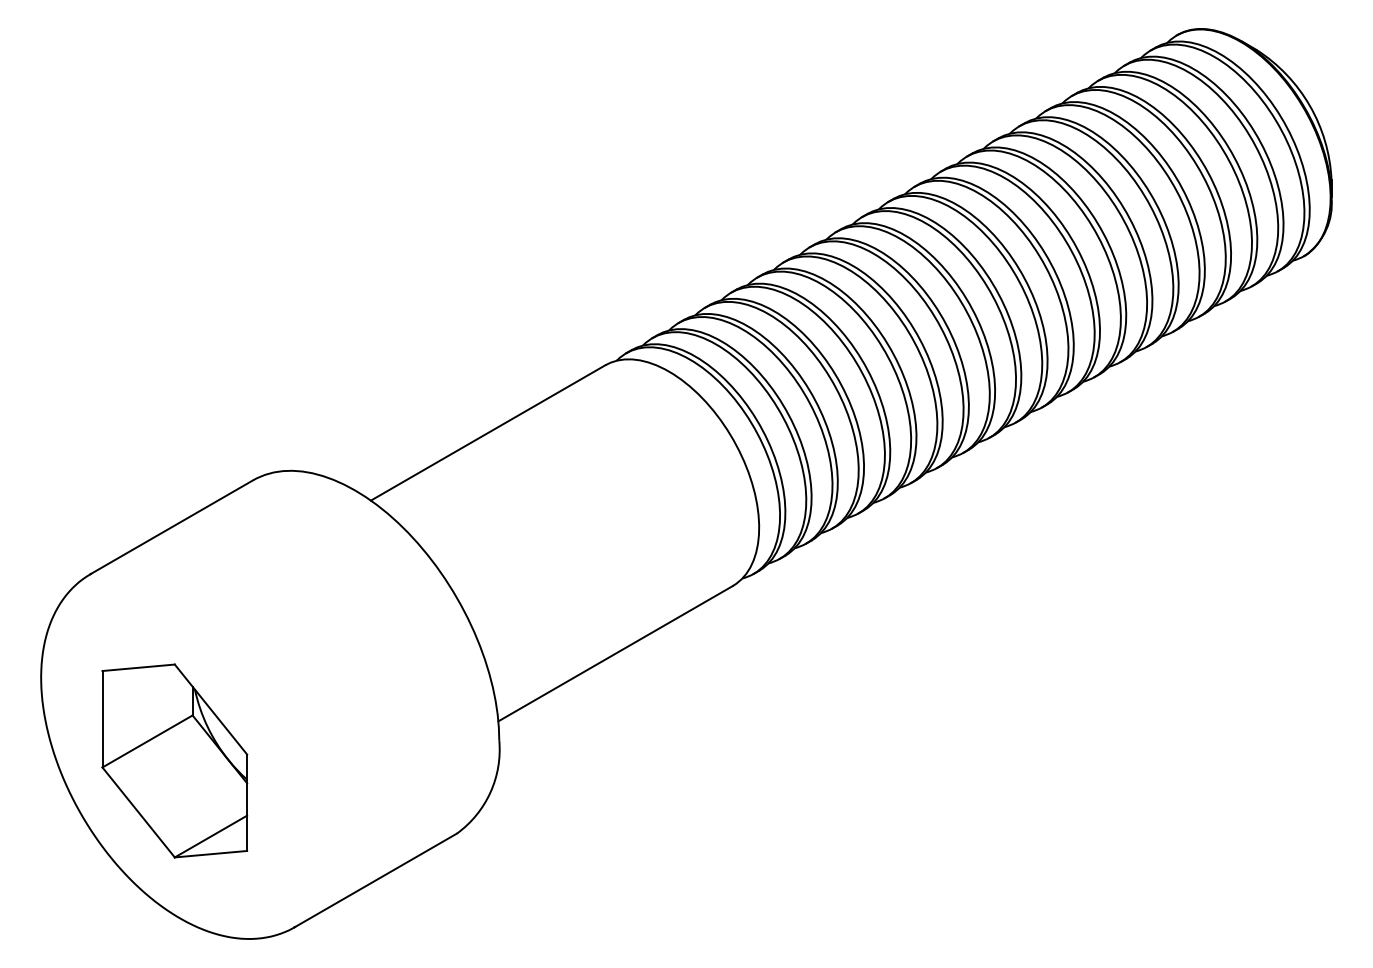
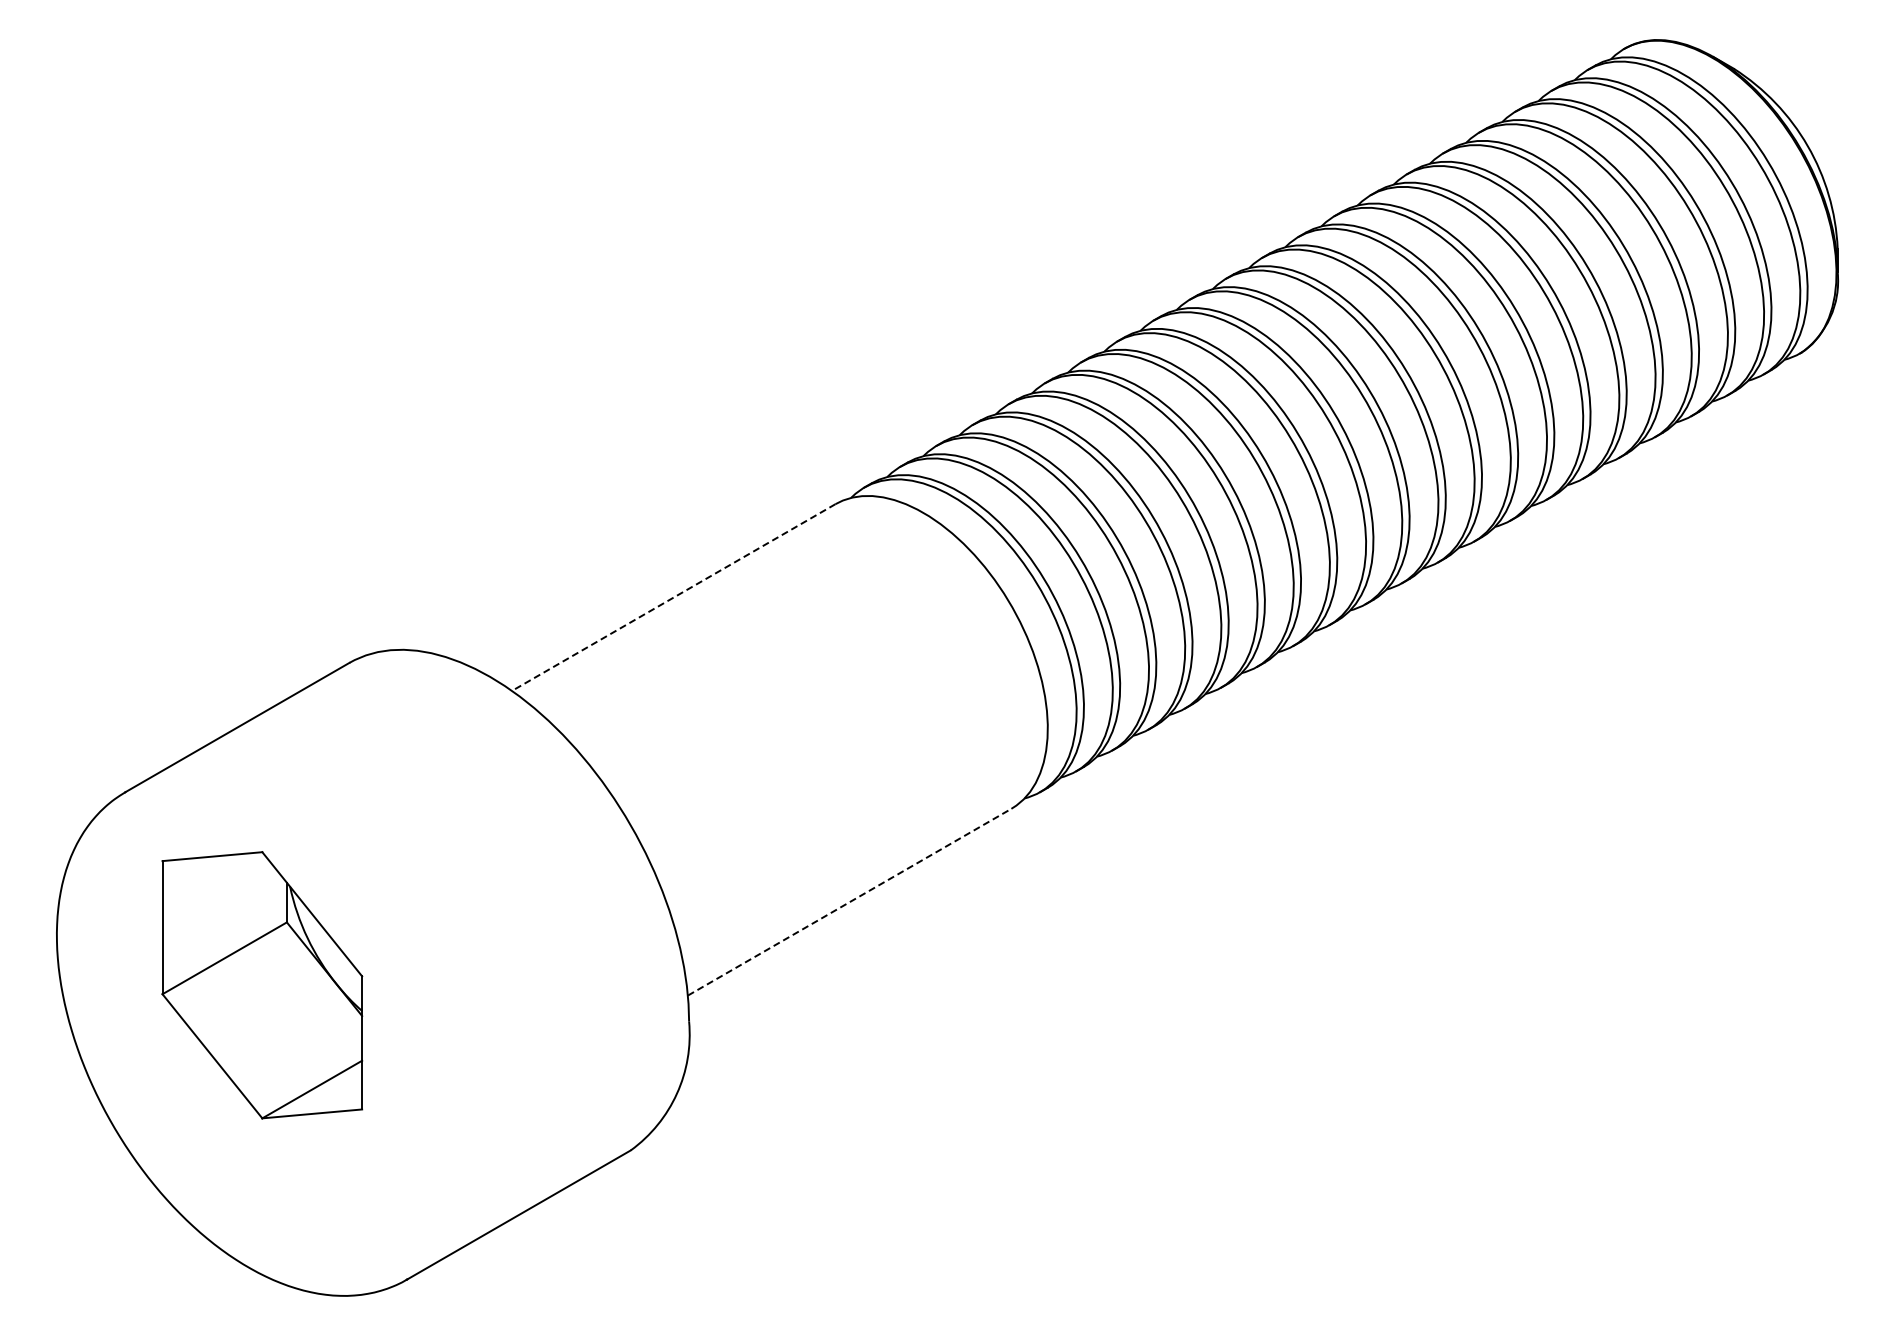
line: (487, 432) -> (673, 597), solid -> dashed
line: (615, 653) -> (849, 902), solid -> dashed
part: (174, 761) -> (262, 985), moved

